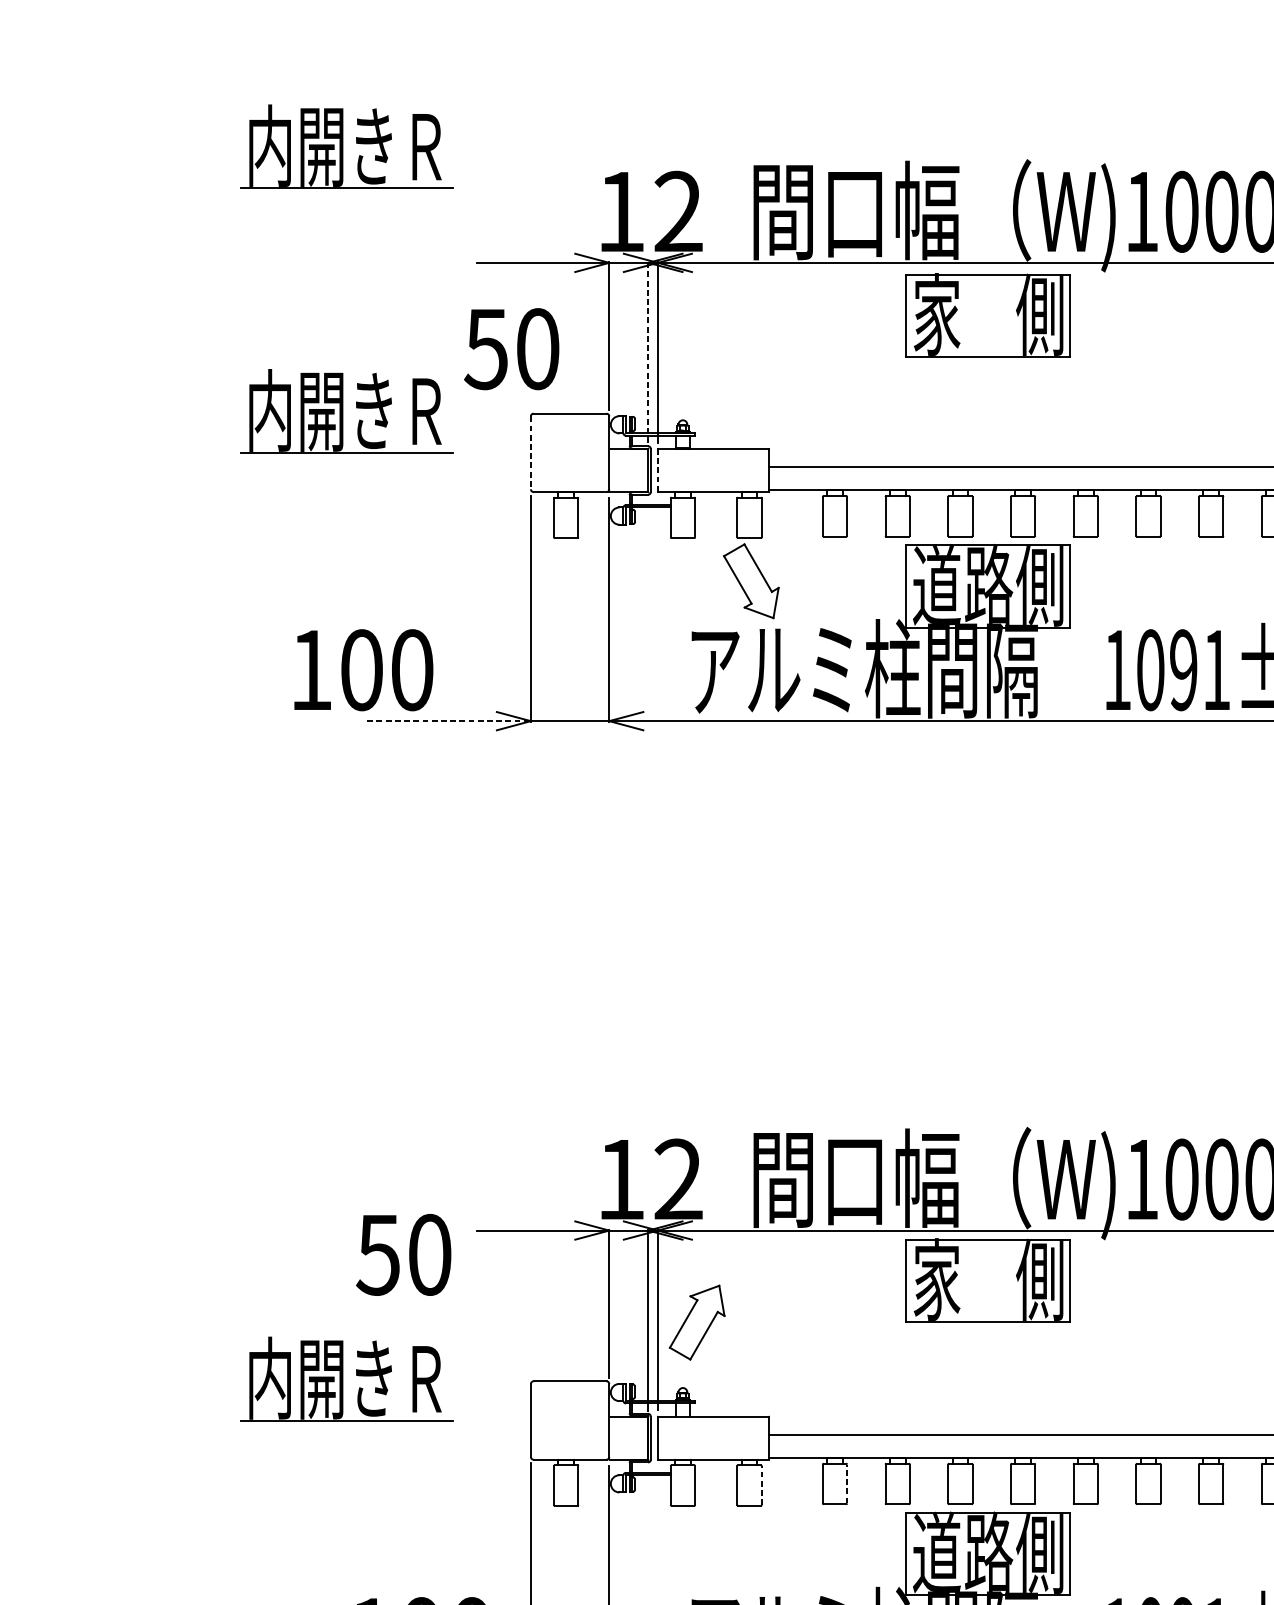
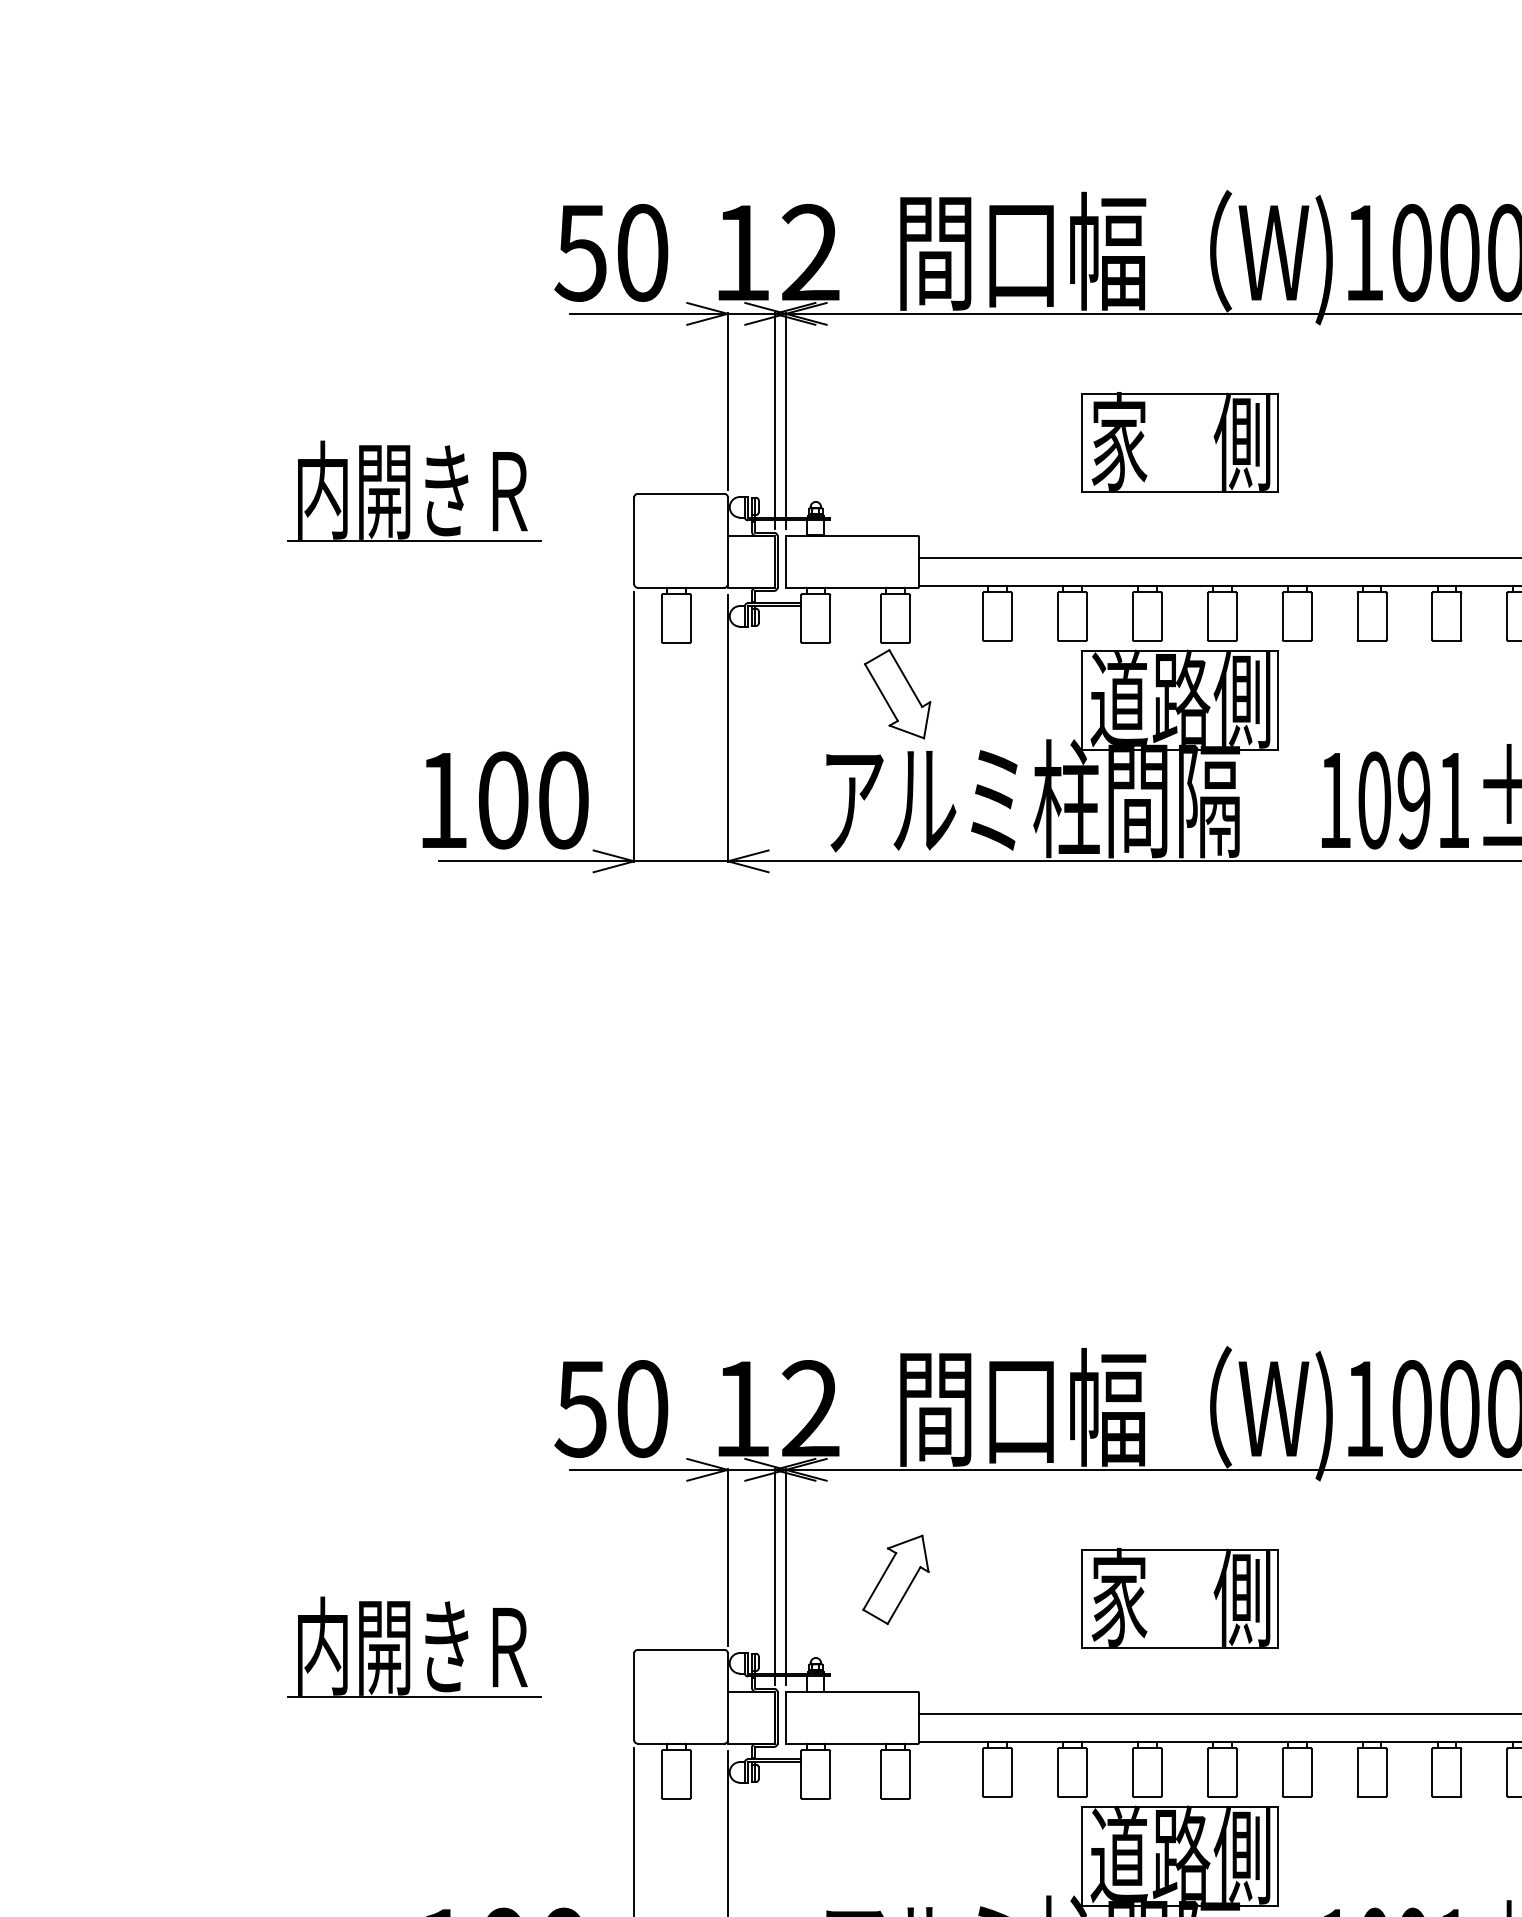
part: (346, 146) -> (414, 174), removed
part: (987, 315) -> (1179, 442), moved
text: (511, 348) -> (611, 252), moved
line: (648, 352) -> (774, 420), dashed -> solid
line: (531, 452) -> (634, 540), dashed -> solid
line: (657, 470) -> (785, 561), dashed -> solid
text: (363, 670) -> (505, 800), moved
line: (449, 721) -> (536, 861), dashed -> solid
text: (403, 1254) -> (611, 1408), moved
part: (987, 1280) -> (1179, 1598), moved
part: (696, 1322) -> (895, 1579), moved
line: (847, 1483) -> (1012, 1772), dashed -> solid
line: (761, 1484) -> (909, 1773), dashed -> solid

